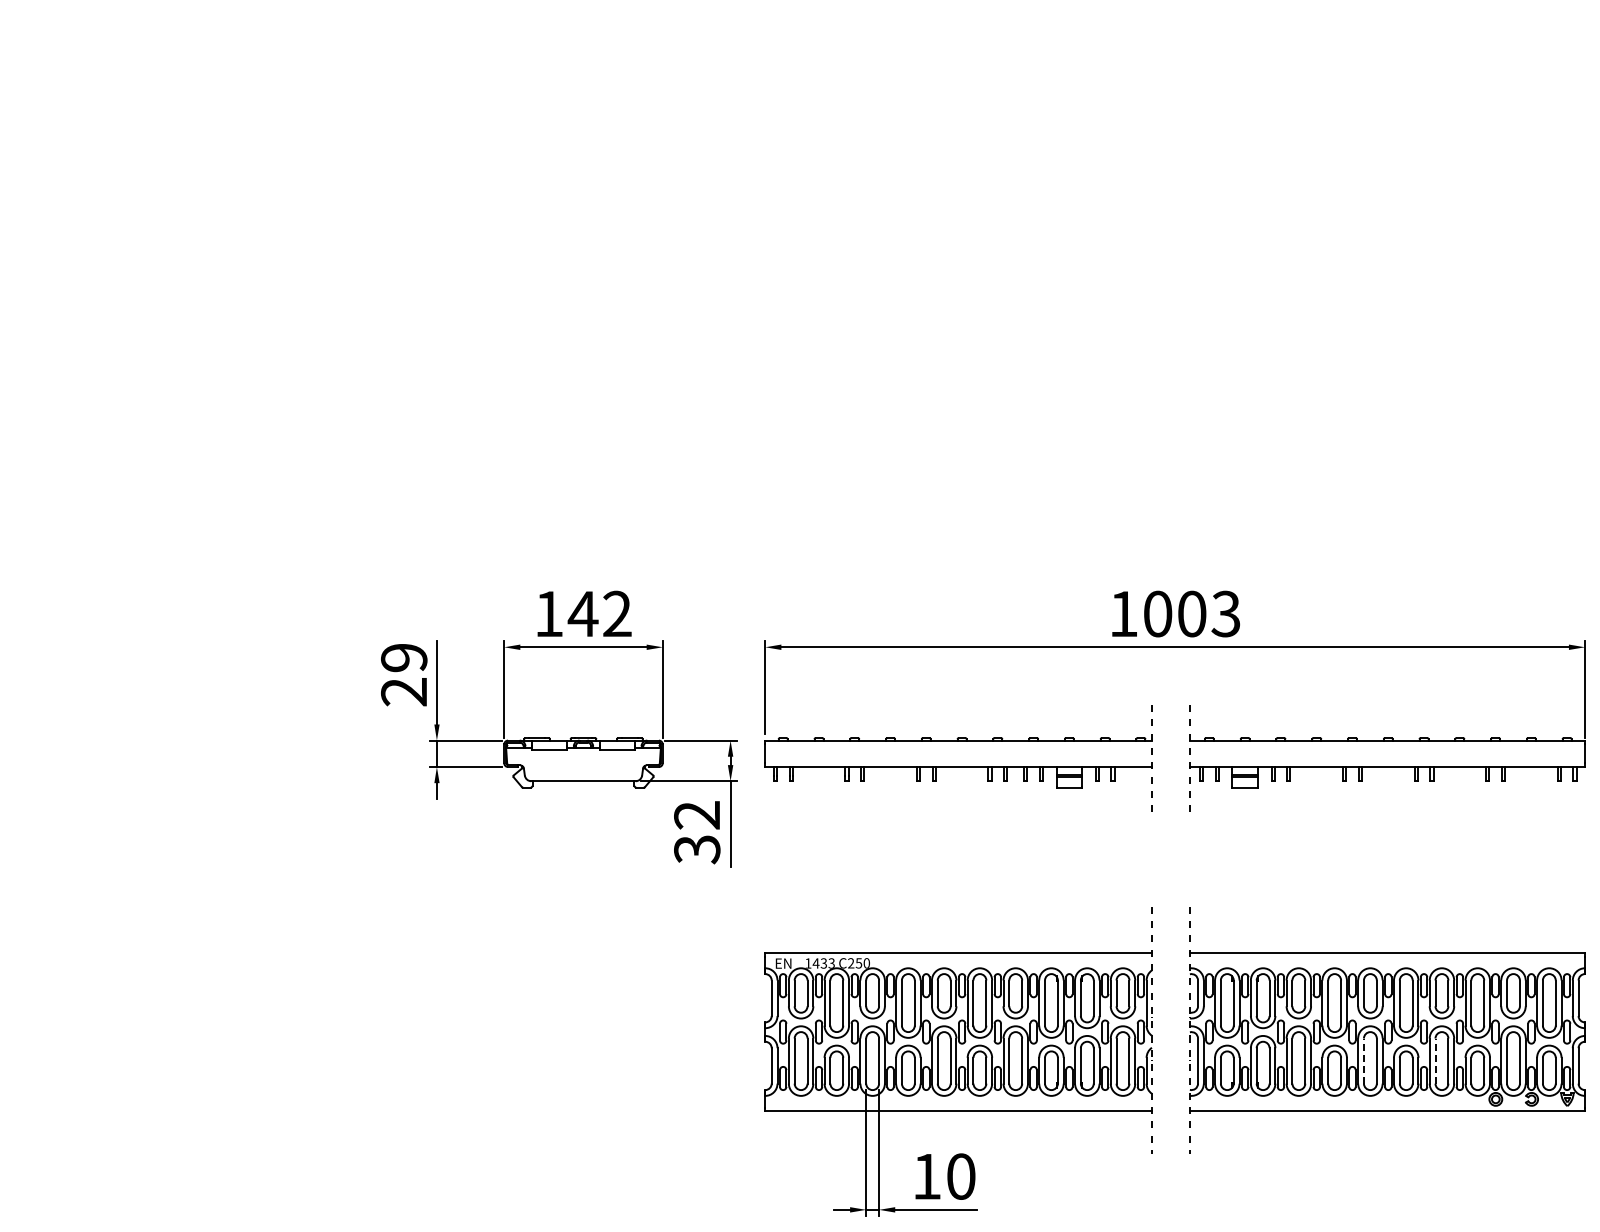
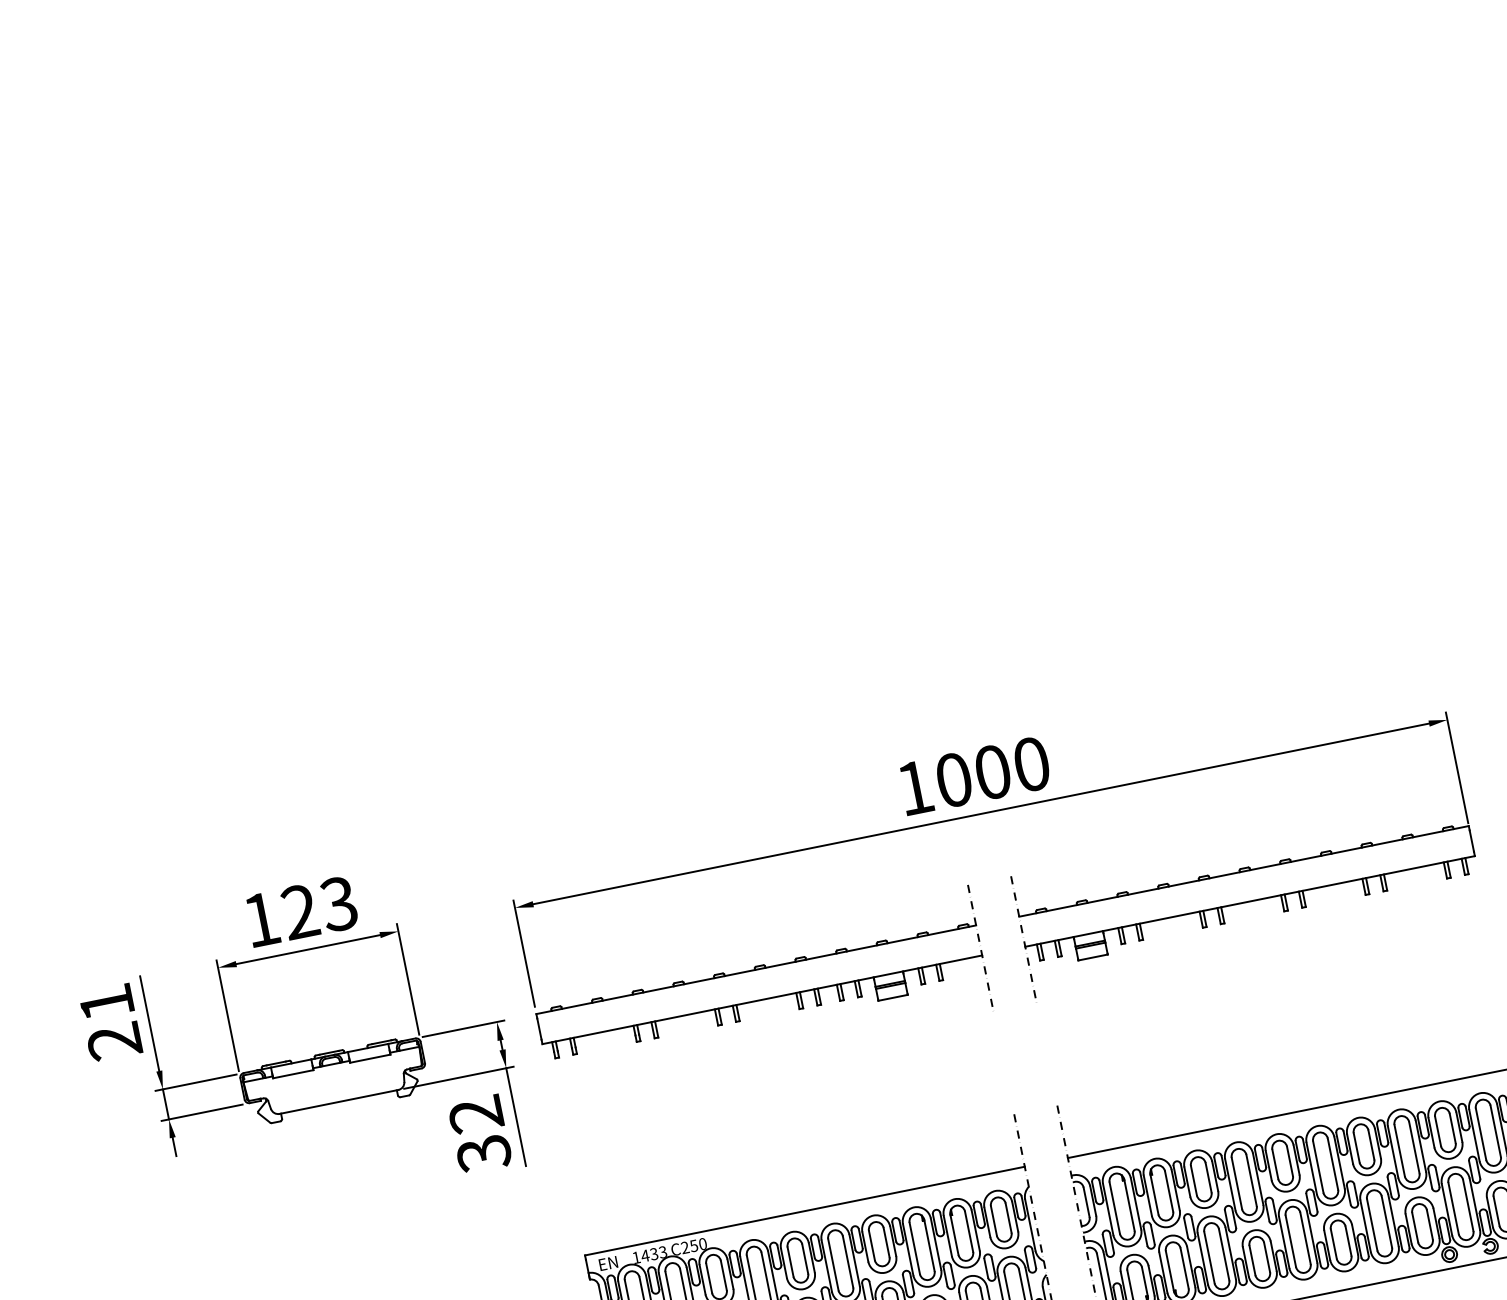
text: (599, 613) -> (318, 907), 142 -> 123
text: (1225, 613) -> (1030, 763), 1003 -> 1000
text: (404, 658) -> (107, 1003), 29 -> 21
line: (1363, 1061) -> (1290, 1241), dashed -> solid
line: (1435, 1061) -> (1372, 1225), dashed -> solid

